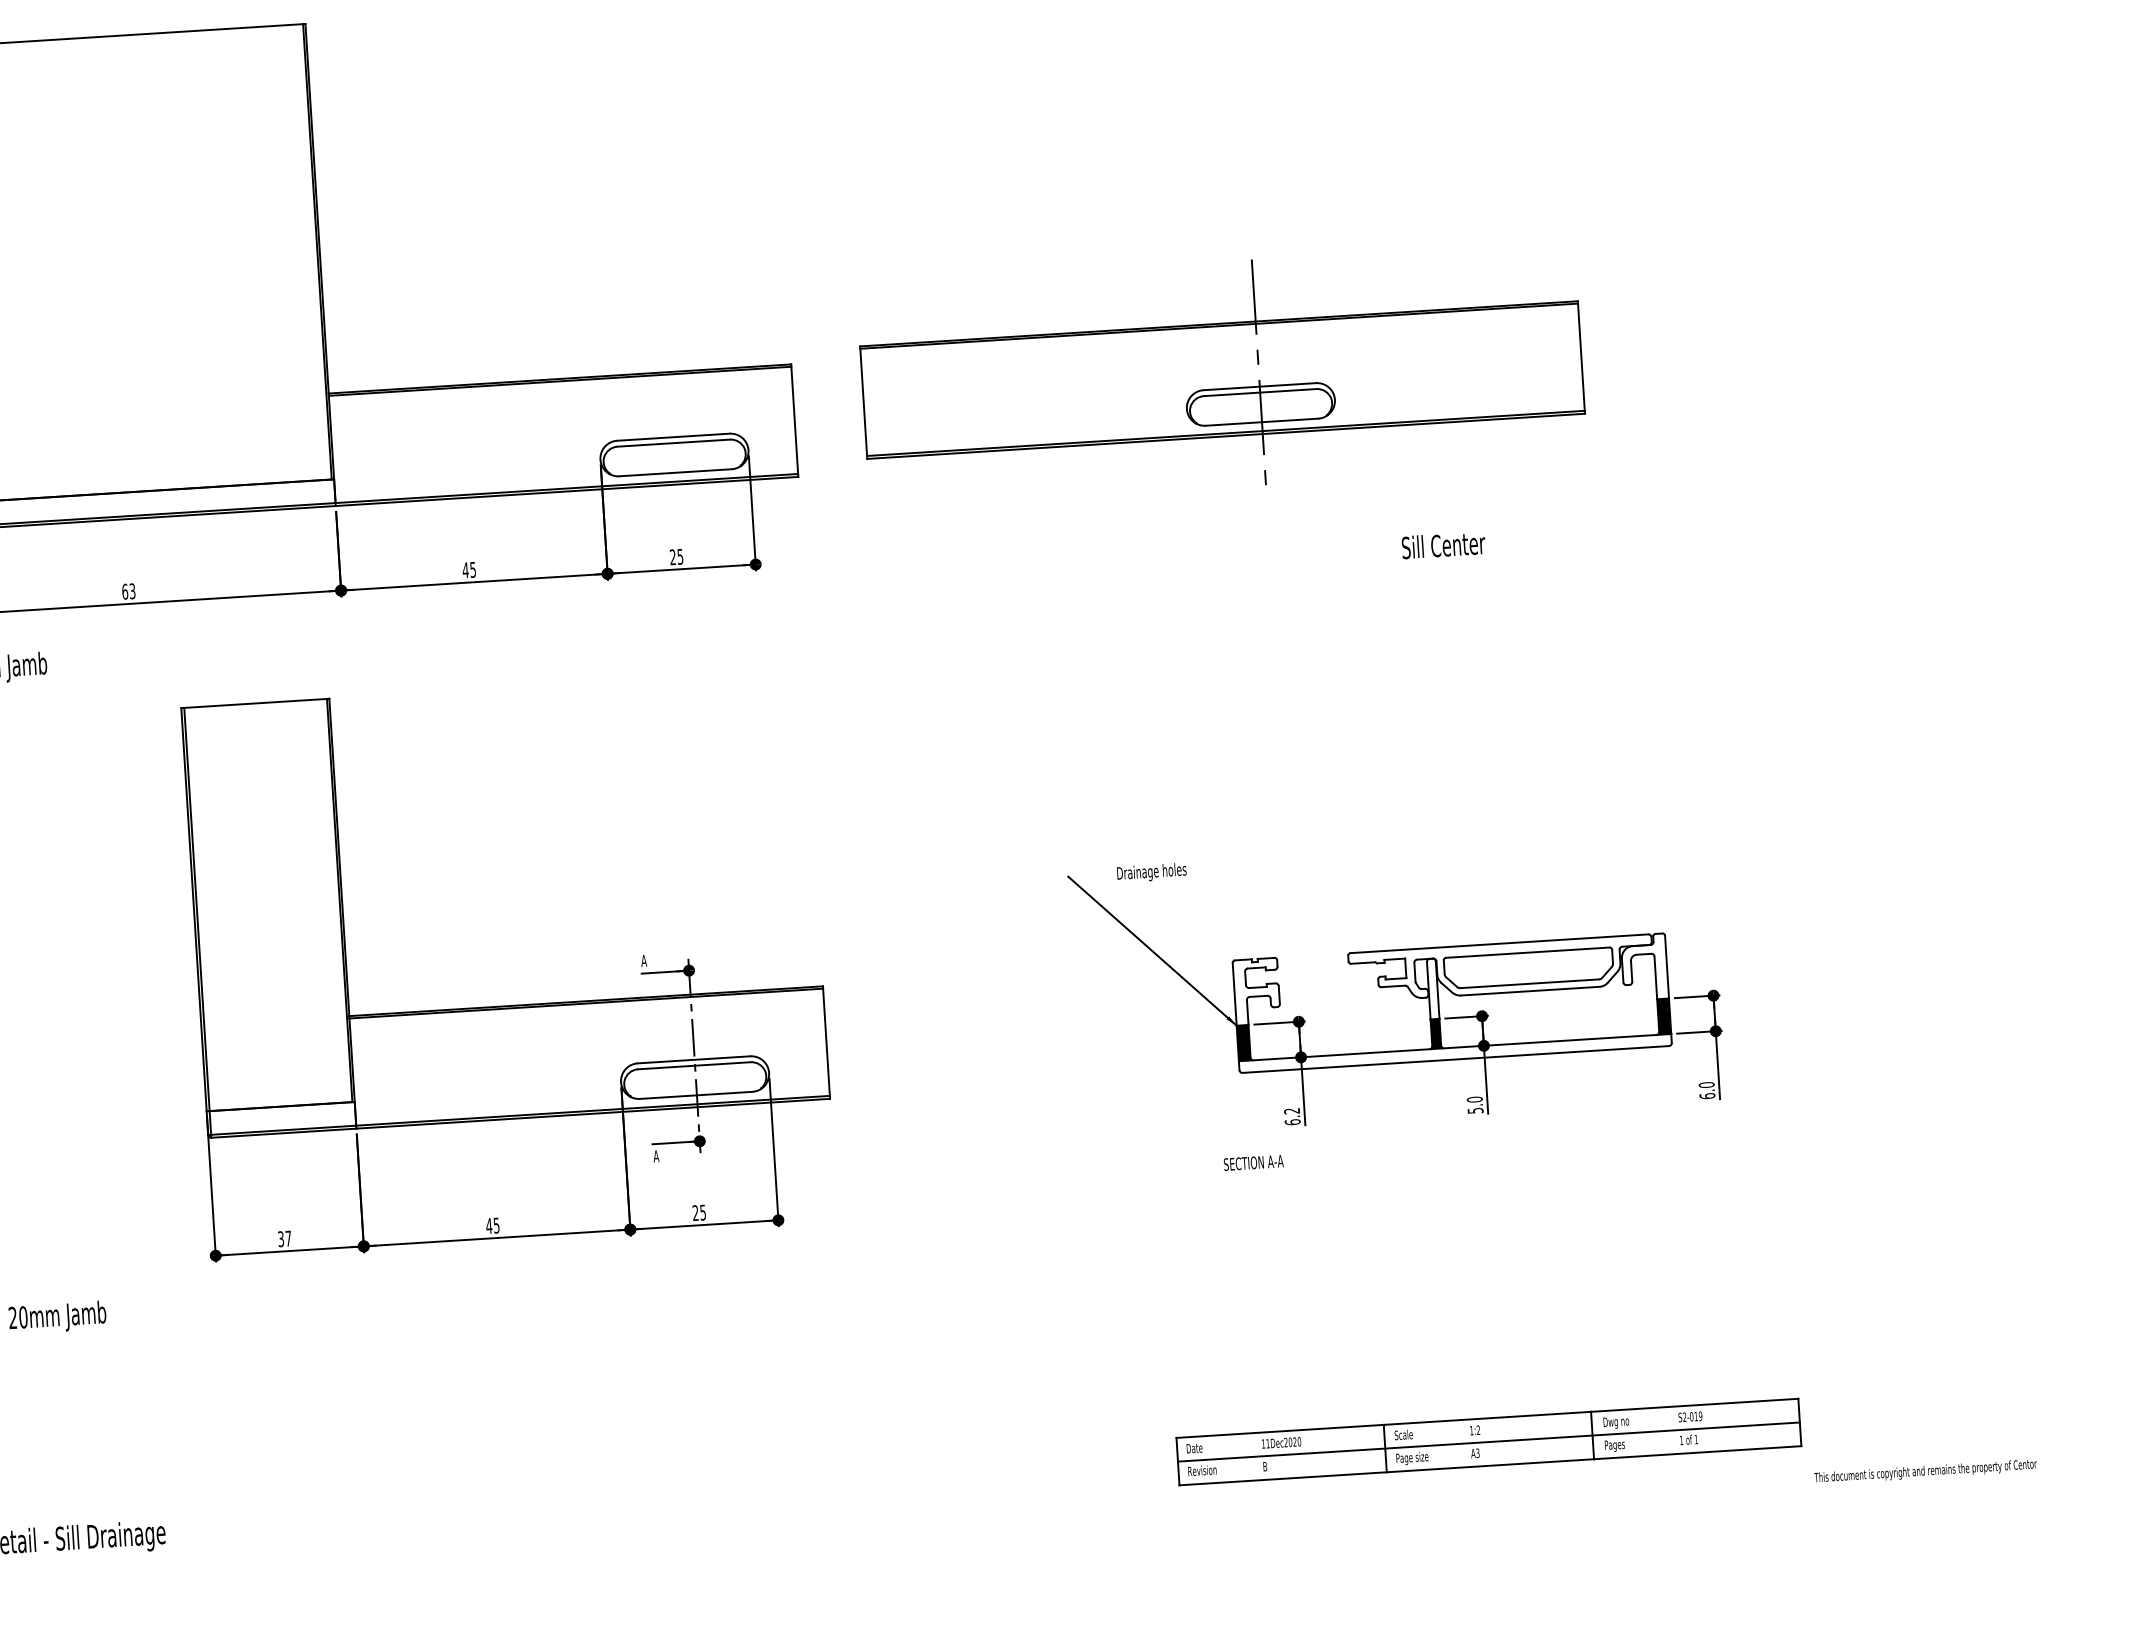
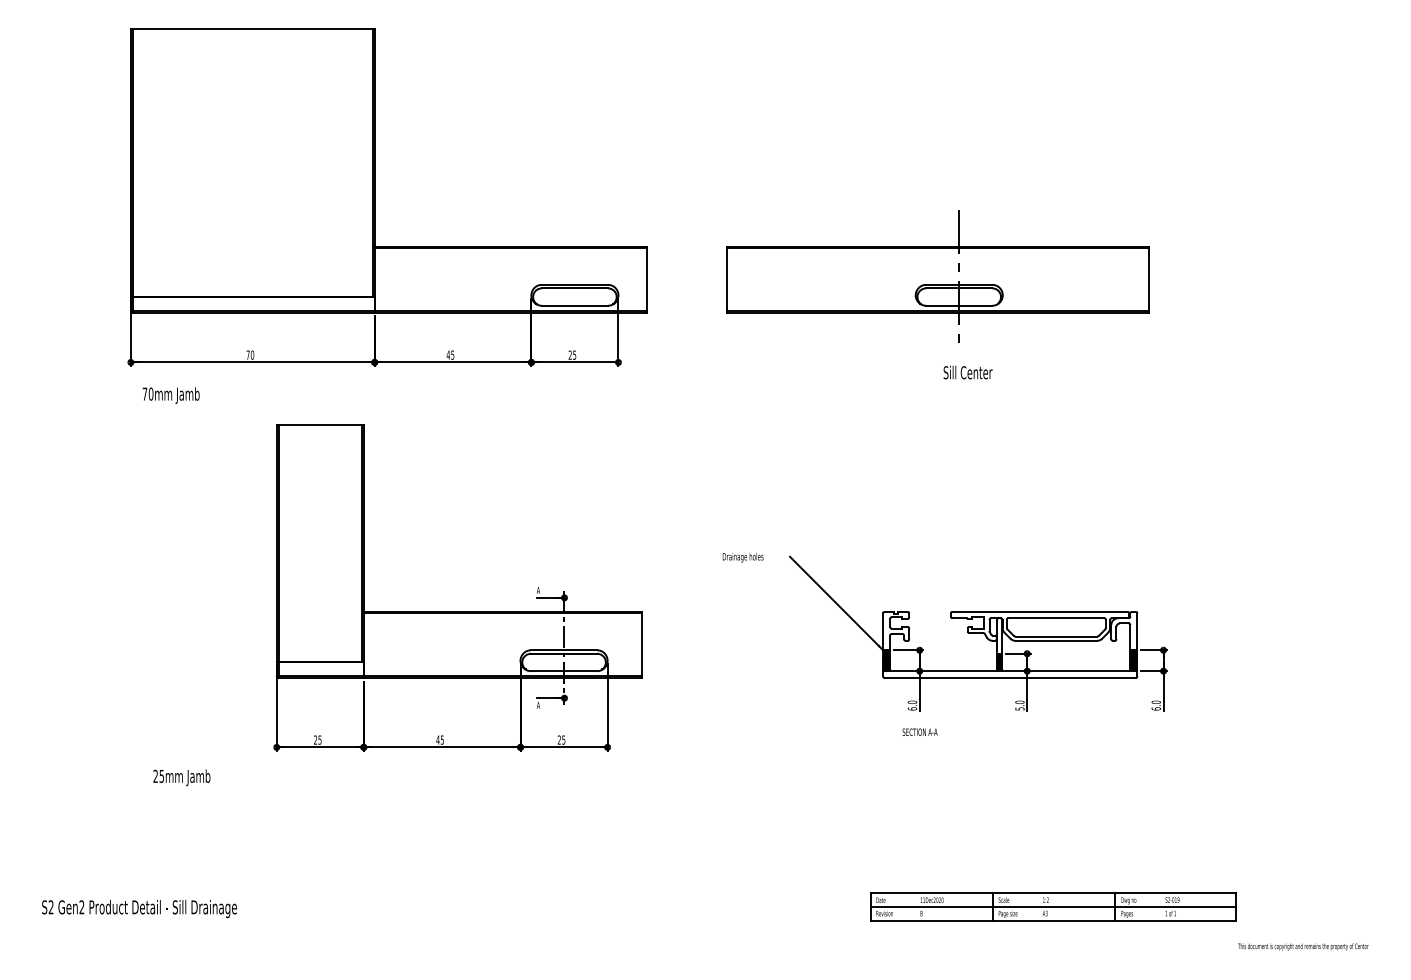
part: (1221, 374) -> (937, 276), moved
text: (1442, 545) -> (967, 372), moved
text: (129, 590) -> (250, 354), 63 -> 70
text: (1150, 872) -> (742, 557), moved
text: (1292, 1109) -> (912, 701), 6.2 -> 6.0
text: (1252, 1161) -> (919, 731), moved
text: (284, 1237) -> (317, 739), 37 -> 25
text: (22, 1315) -> (161, 775), 20mm -> 25mm
part: (1488, 1440) -> (1053, 906), moved
text: (1926, 1471) -> (1303, 946), moved

